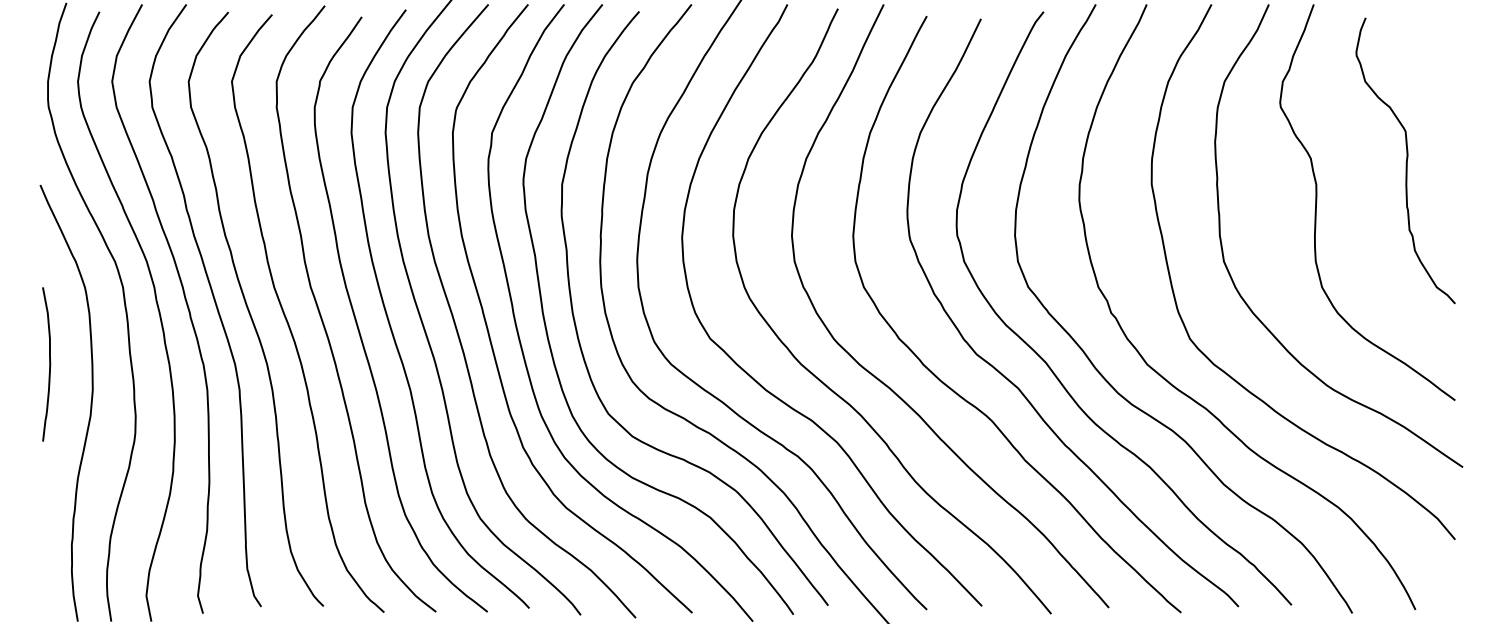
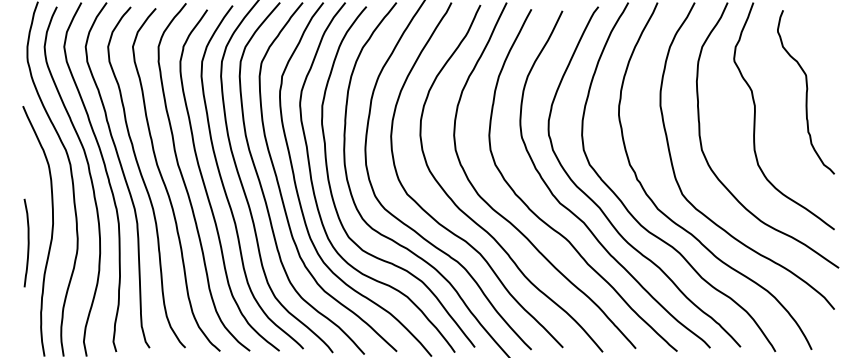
curve: (48, 363) -> (27, 242), moved

